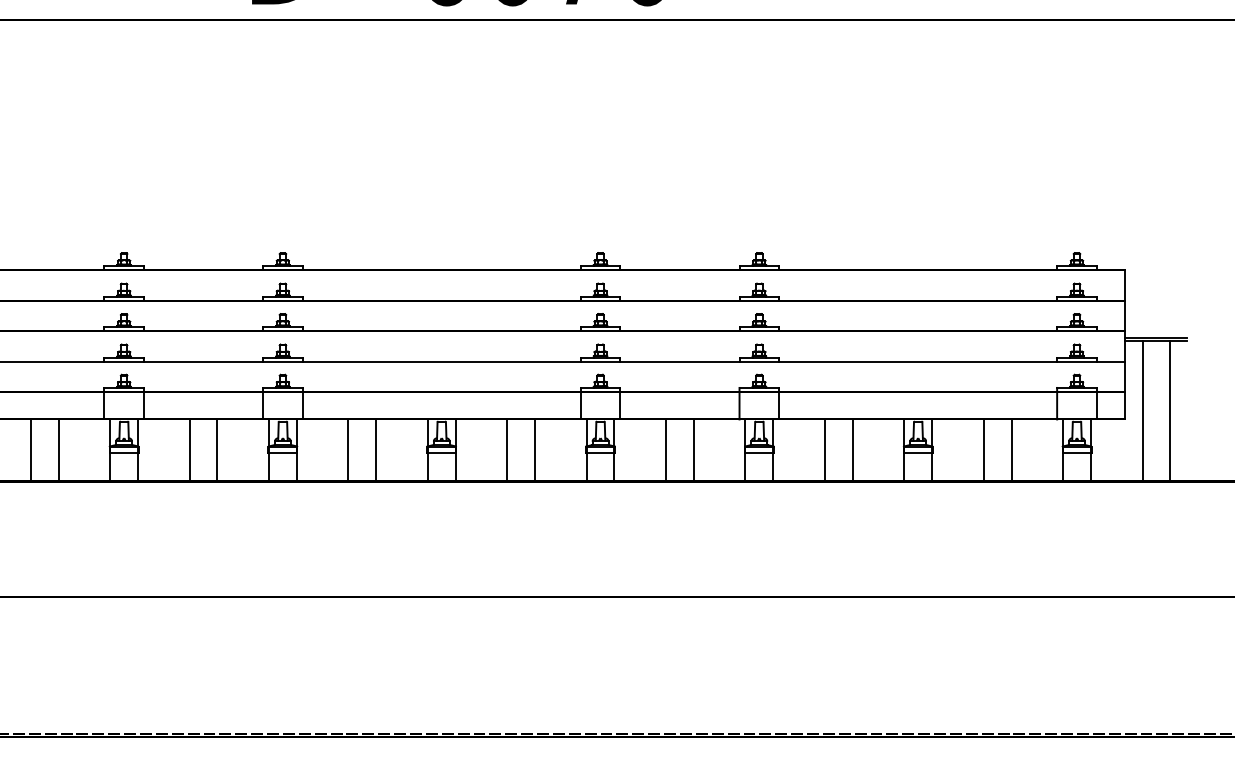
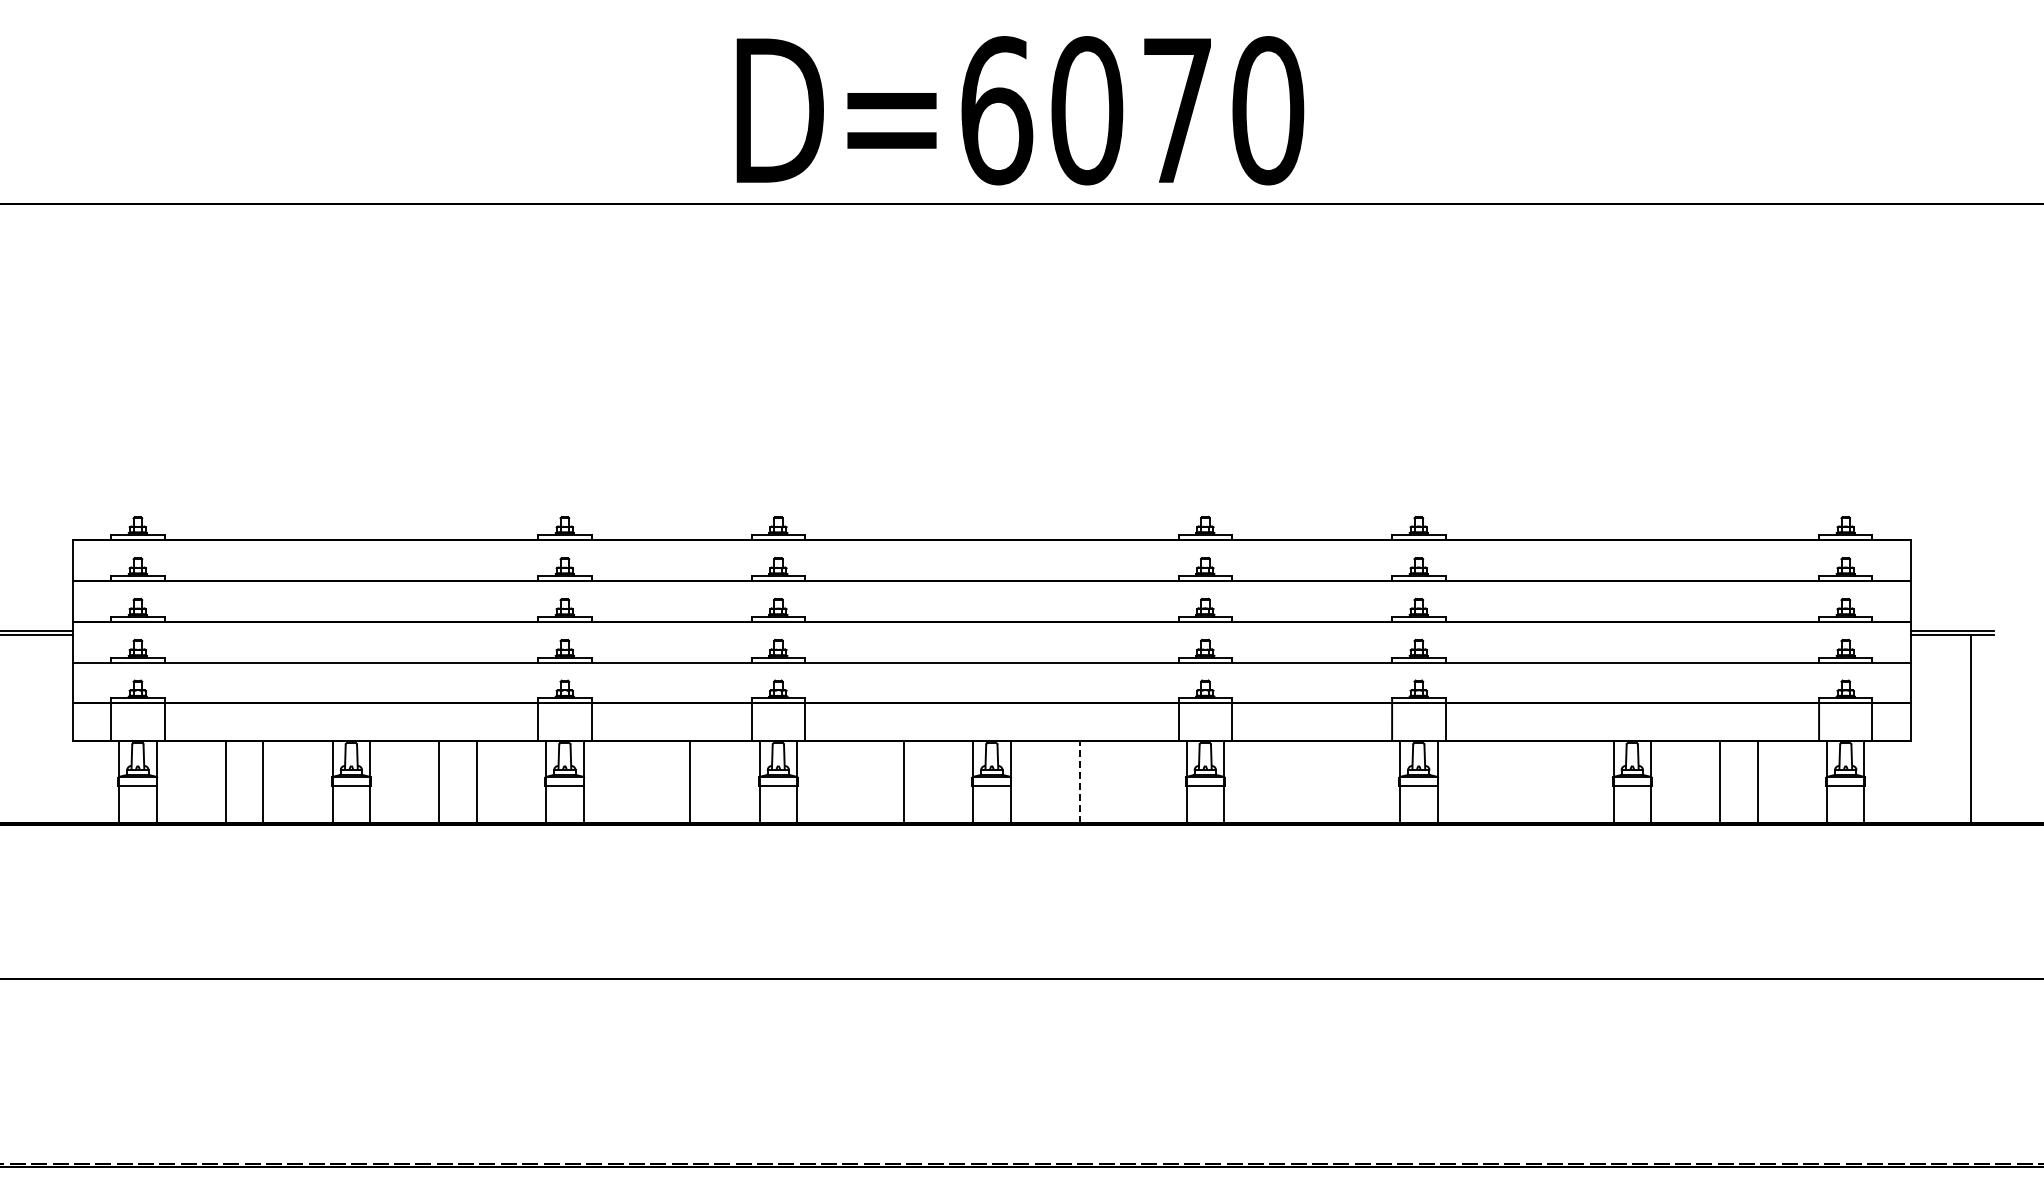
line: (1142, 410) -> (1933, 728), removed
line: (189, 449) -> (652, 781), removed
line: (348, 449) -> (866, 781), removed
line: (506, 449) -> (1079, 781), solid -> dashed
line: (535, 449) -> (1117, 781), removed
line: (666, 449) -> (1293, 781), removed
line: (693, 449) -> (1330, 781), removed
line: (824, 449) -> (1506, 781), removed
line: (852, 449) -> (1544, 781), removed

